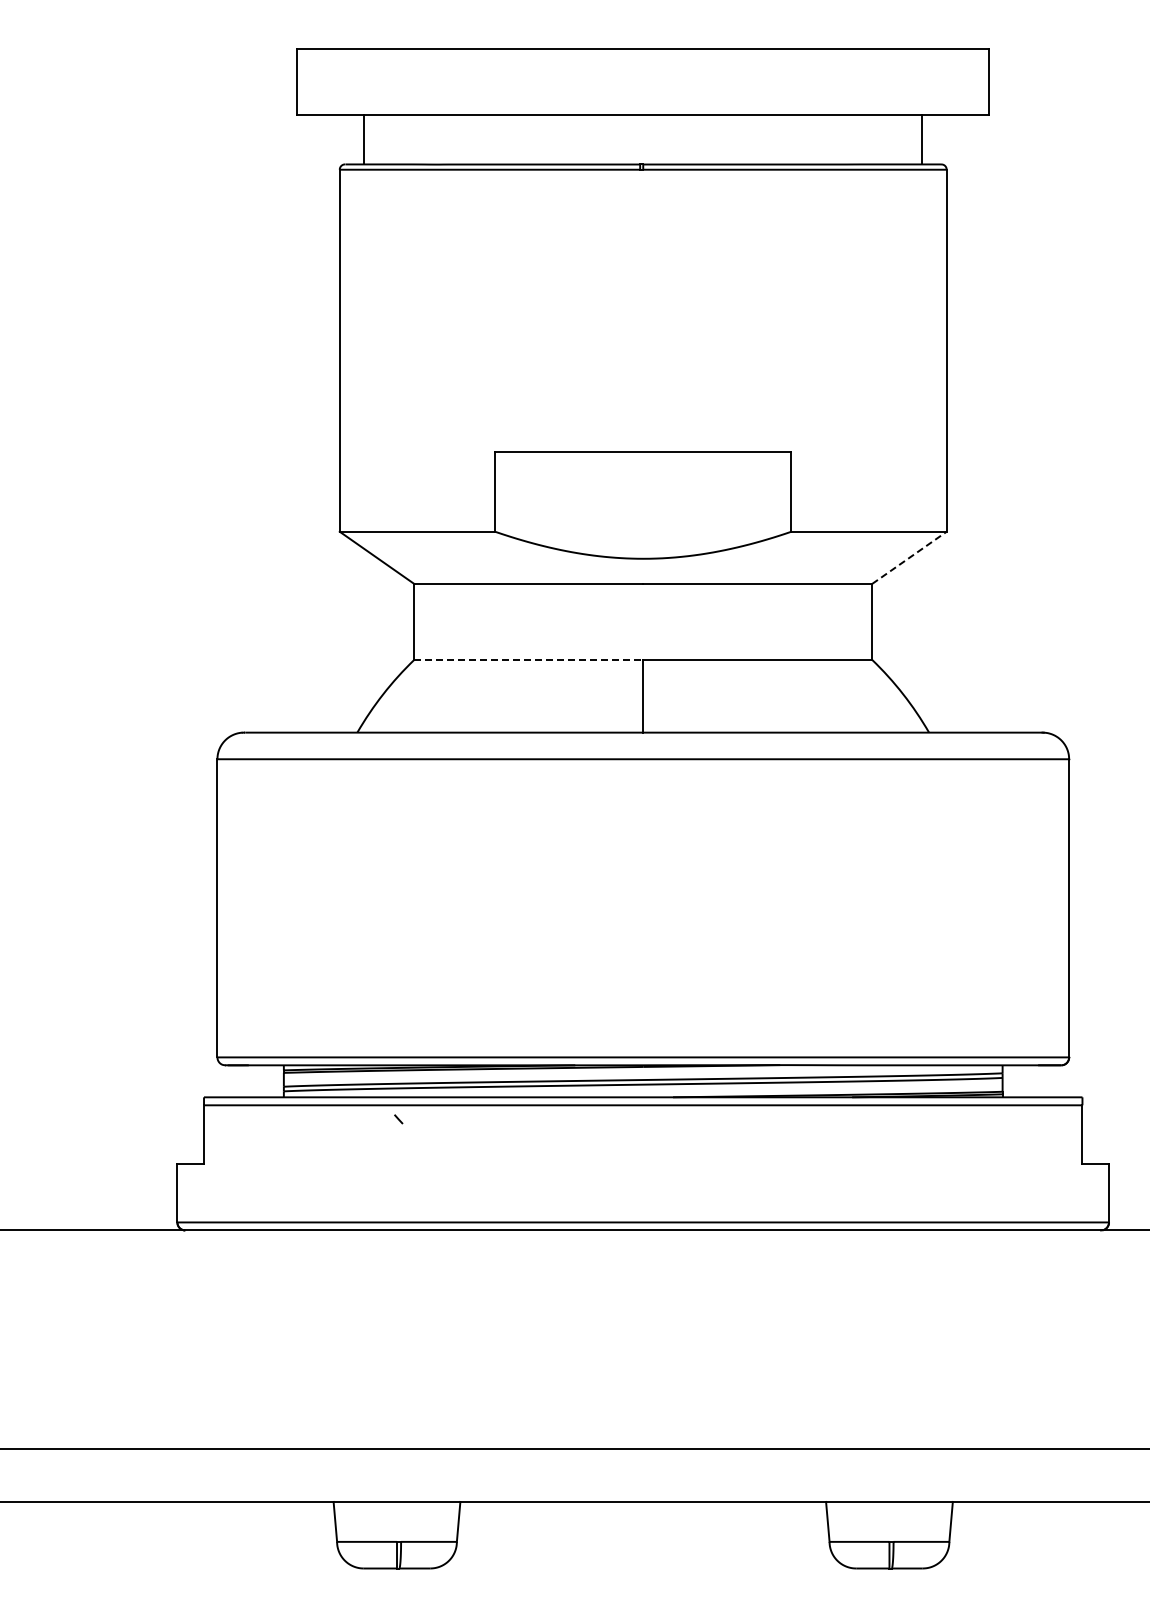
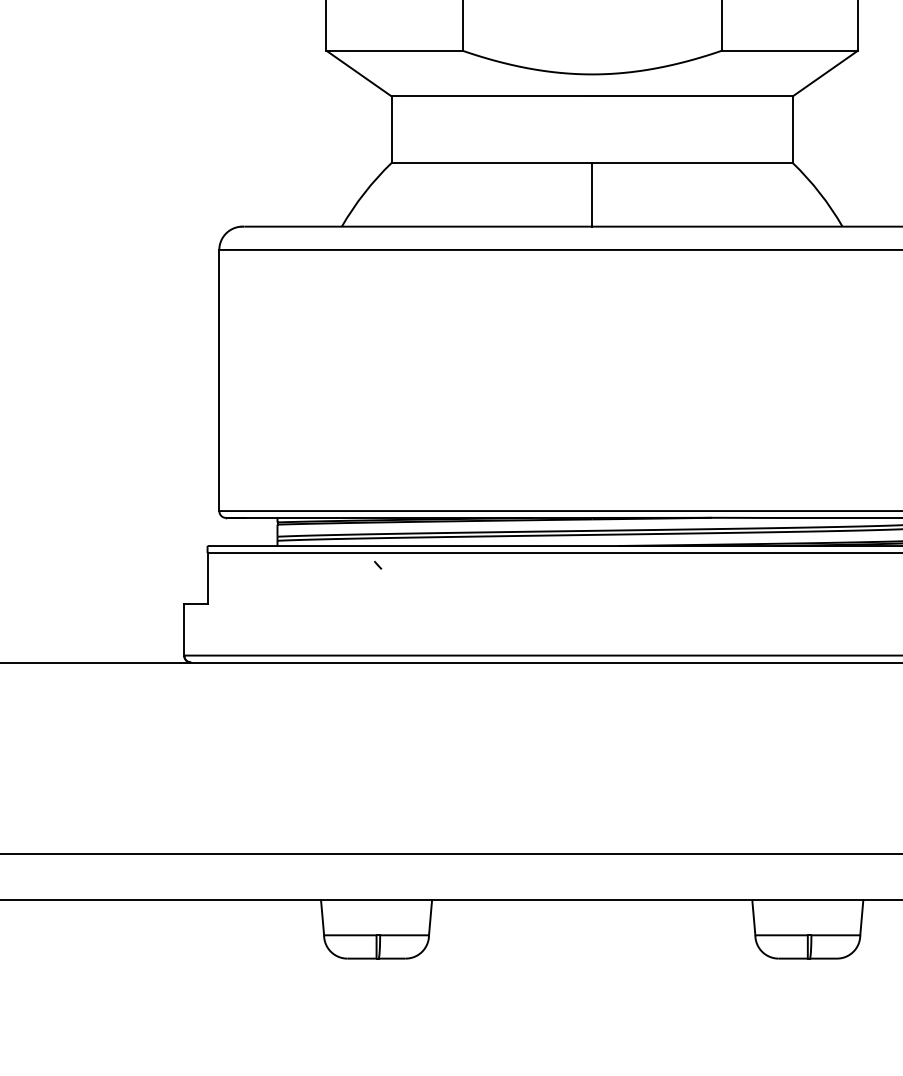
line: (909, 557) -> (825, 73), dashed -> solid
line: (529, 659) -> (492, 162), dashed -> solid

